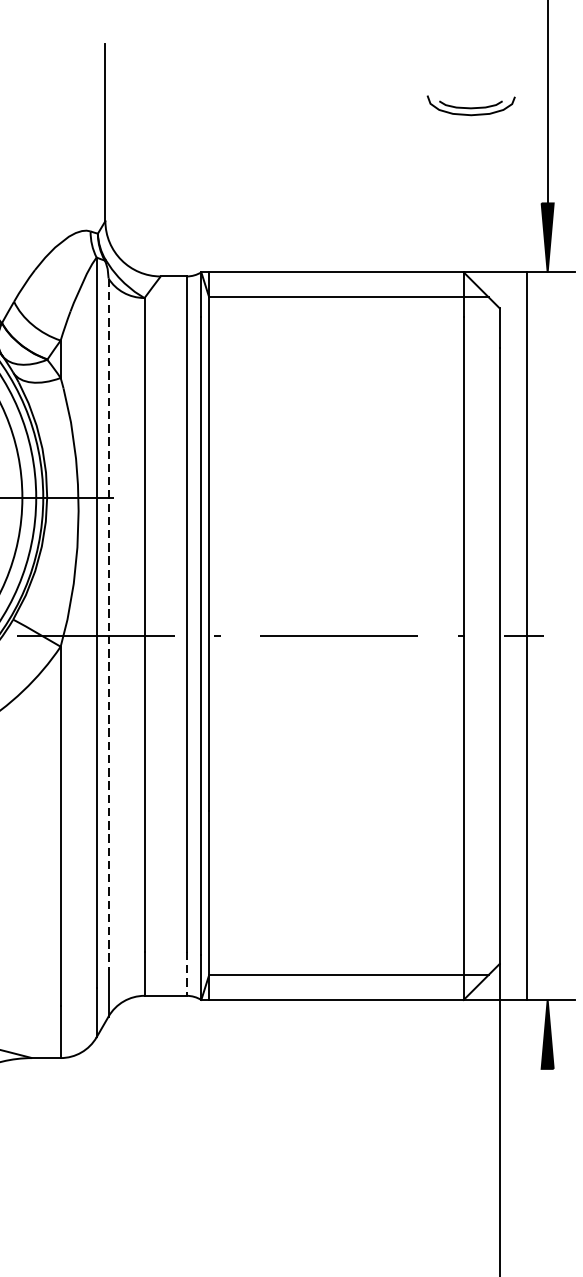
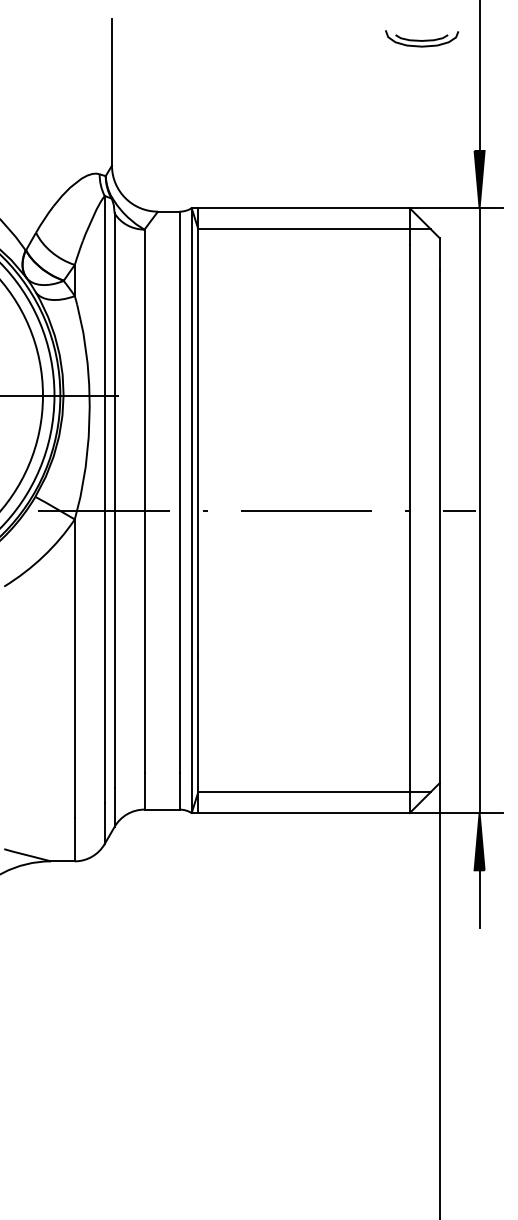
part: (471, 105) -> (422, 38), moved
line: (108, 625) -> (114, 501), dashed -> solid
line: (527, 635) -> (479, 510), moved
line: (186, 974) -> (179, 791), dashed -> solid
line: (547, 1103) -> (479, 899), added

